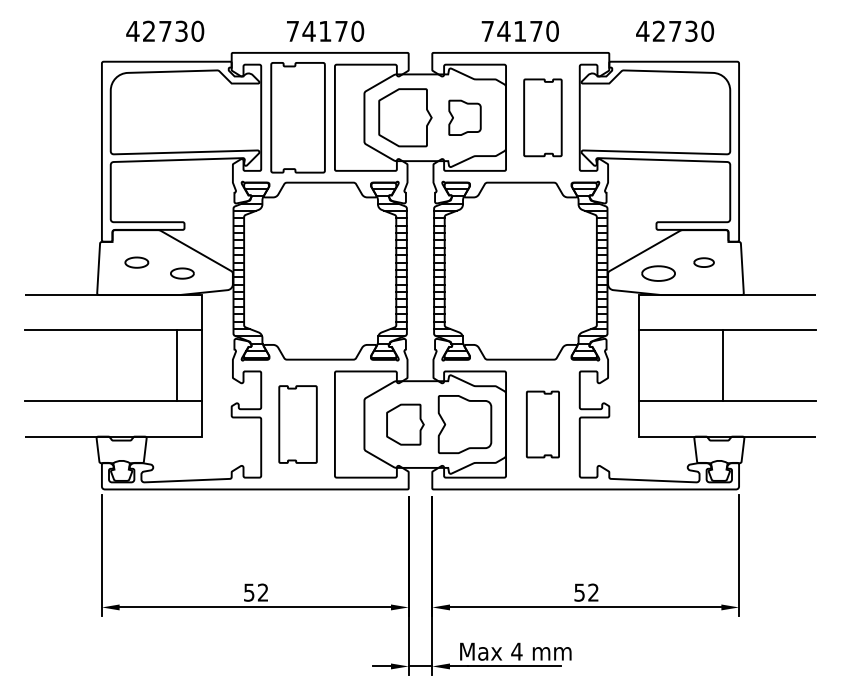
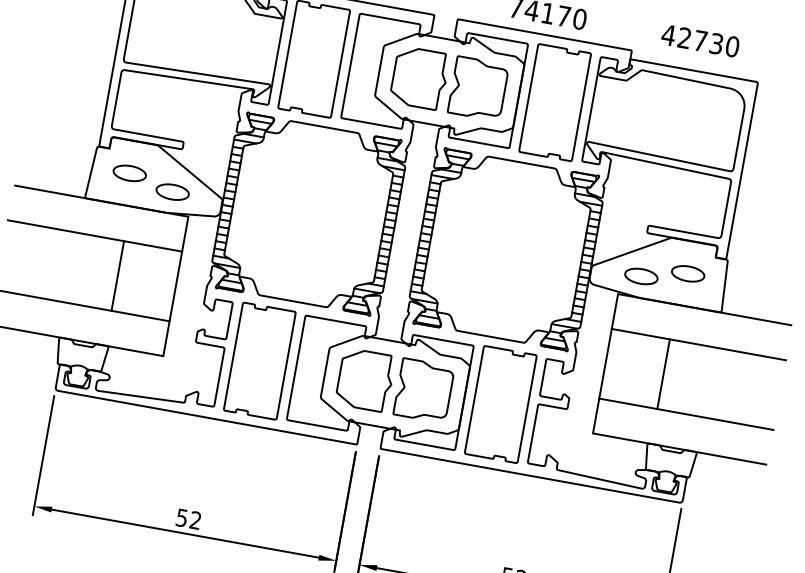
part: (464, 117) -> (477, 88), size x1.67
part: (542, 117) -> (554, 102), size x1.43
part: (136, 262) -> (129, 173), size x1.43
part: (703, 262) -> (687, 273), size x1.67
part: (182, 273) -> (172, 192), size x1.43
line: (177, 365) -> (118, 275), moved
line: (722, 365) -> (663, 373), moved
part: (297, 424) -> (259, 361), size x1.43
part: (405, 424) -> (365, 380), size x1.43
part: (542, 424) -> (500, 404), size x1.67

